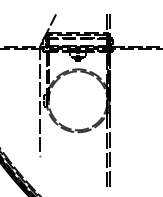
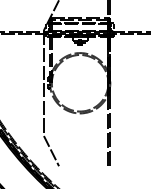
line: (48, 171) -> (51, 151), added

